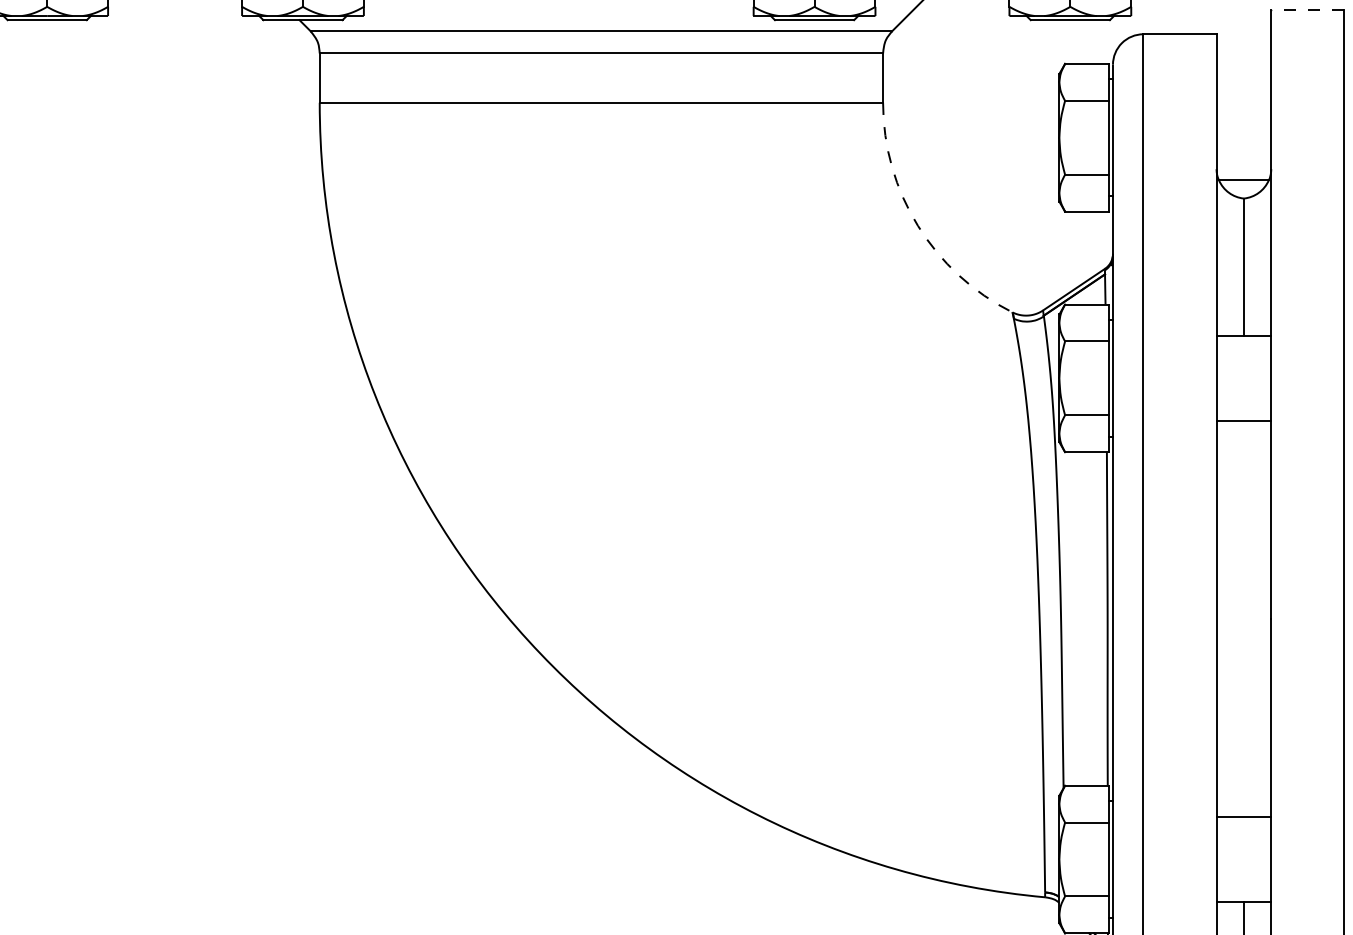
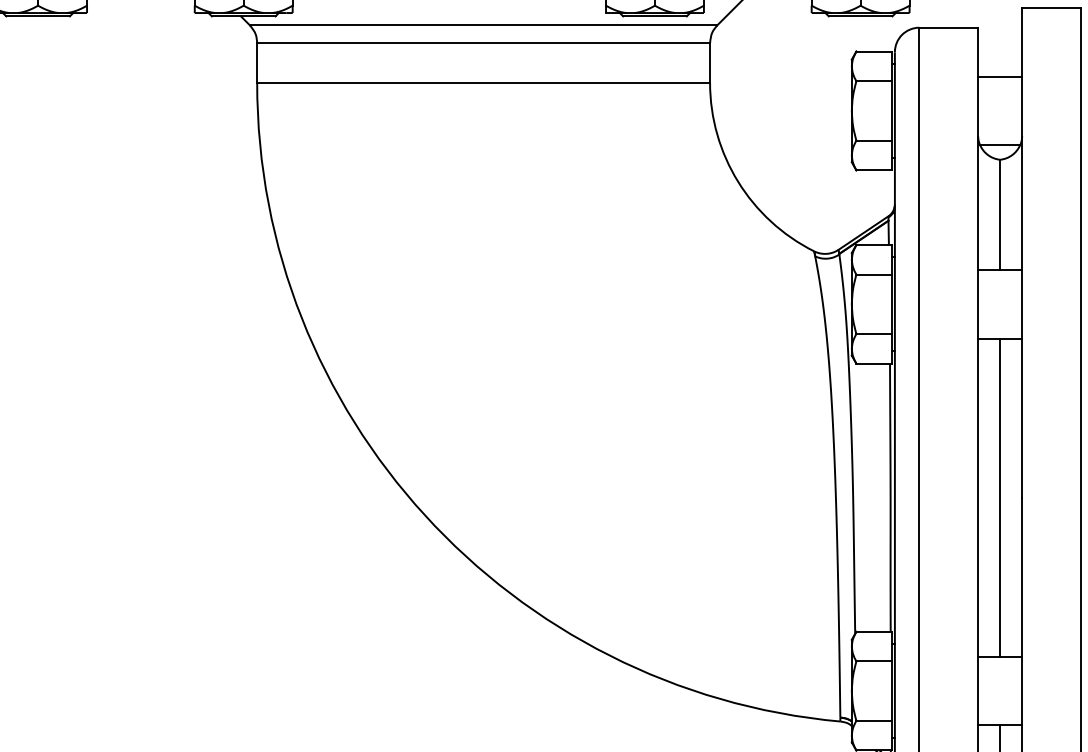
line: (1307, 10) -> (1051, 8), dashed -> solid
line: (1244, 94) -> (1000, 76), added
arc: (918, 225) -> (738, 181), dashed -> solid
line: (1244, 618) -> (1000, 497), added

